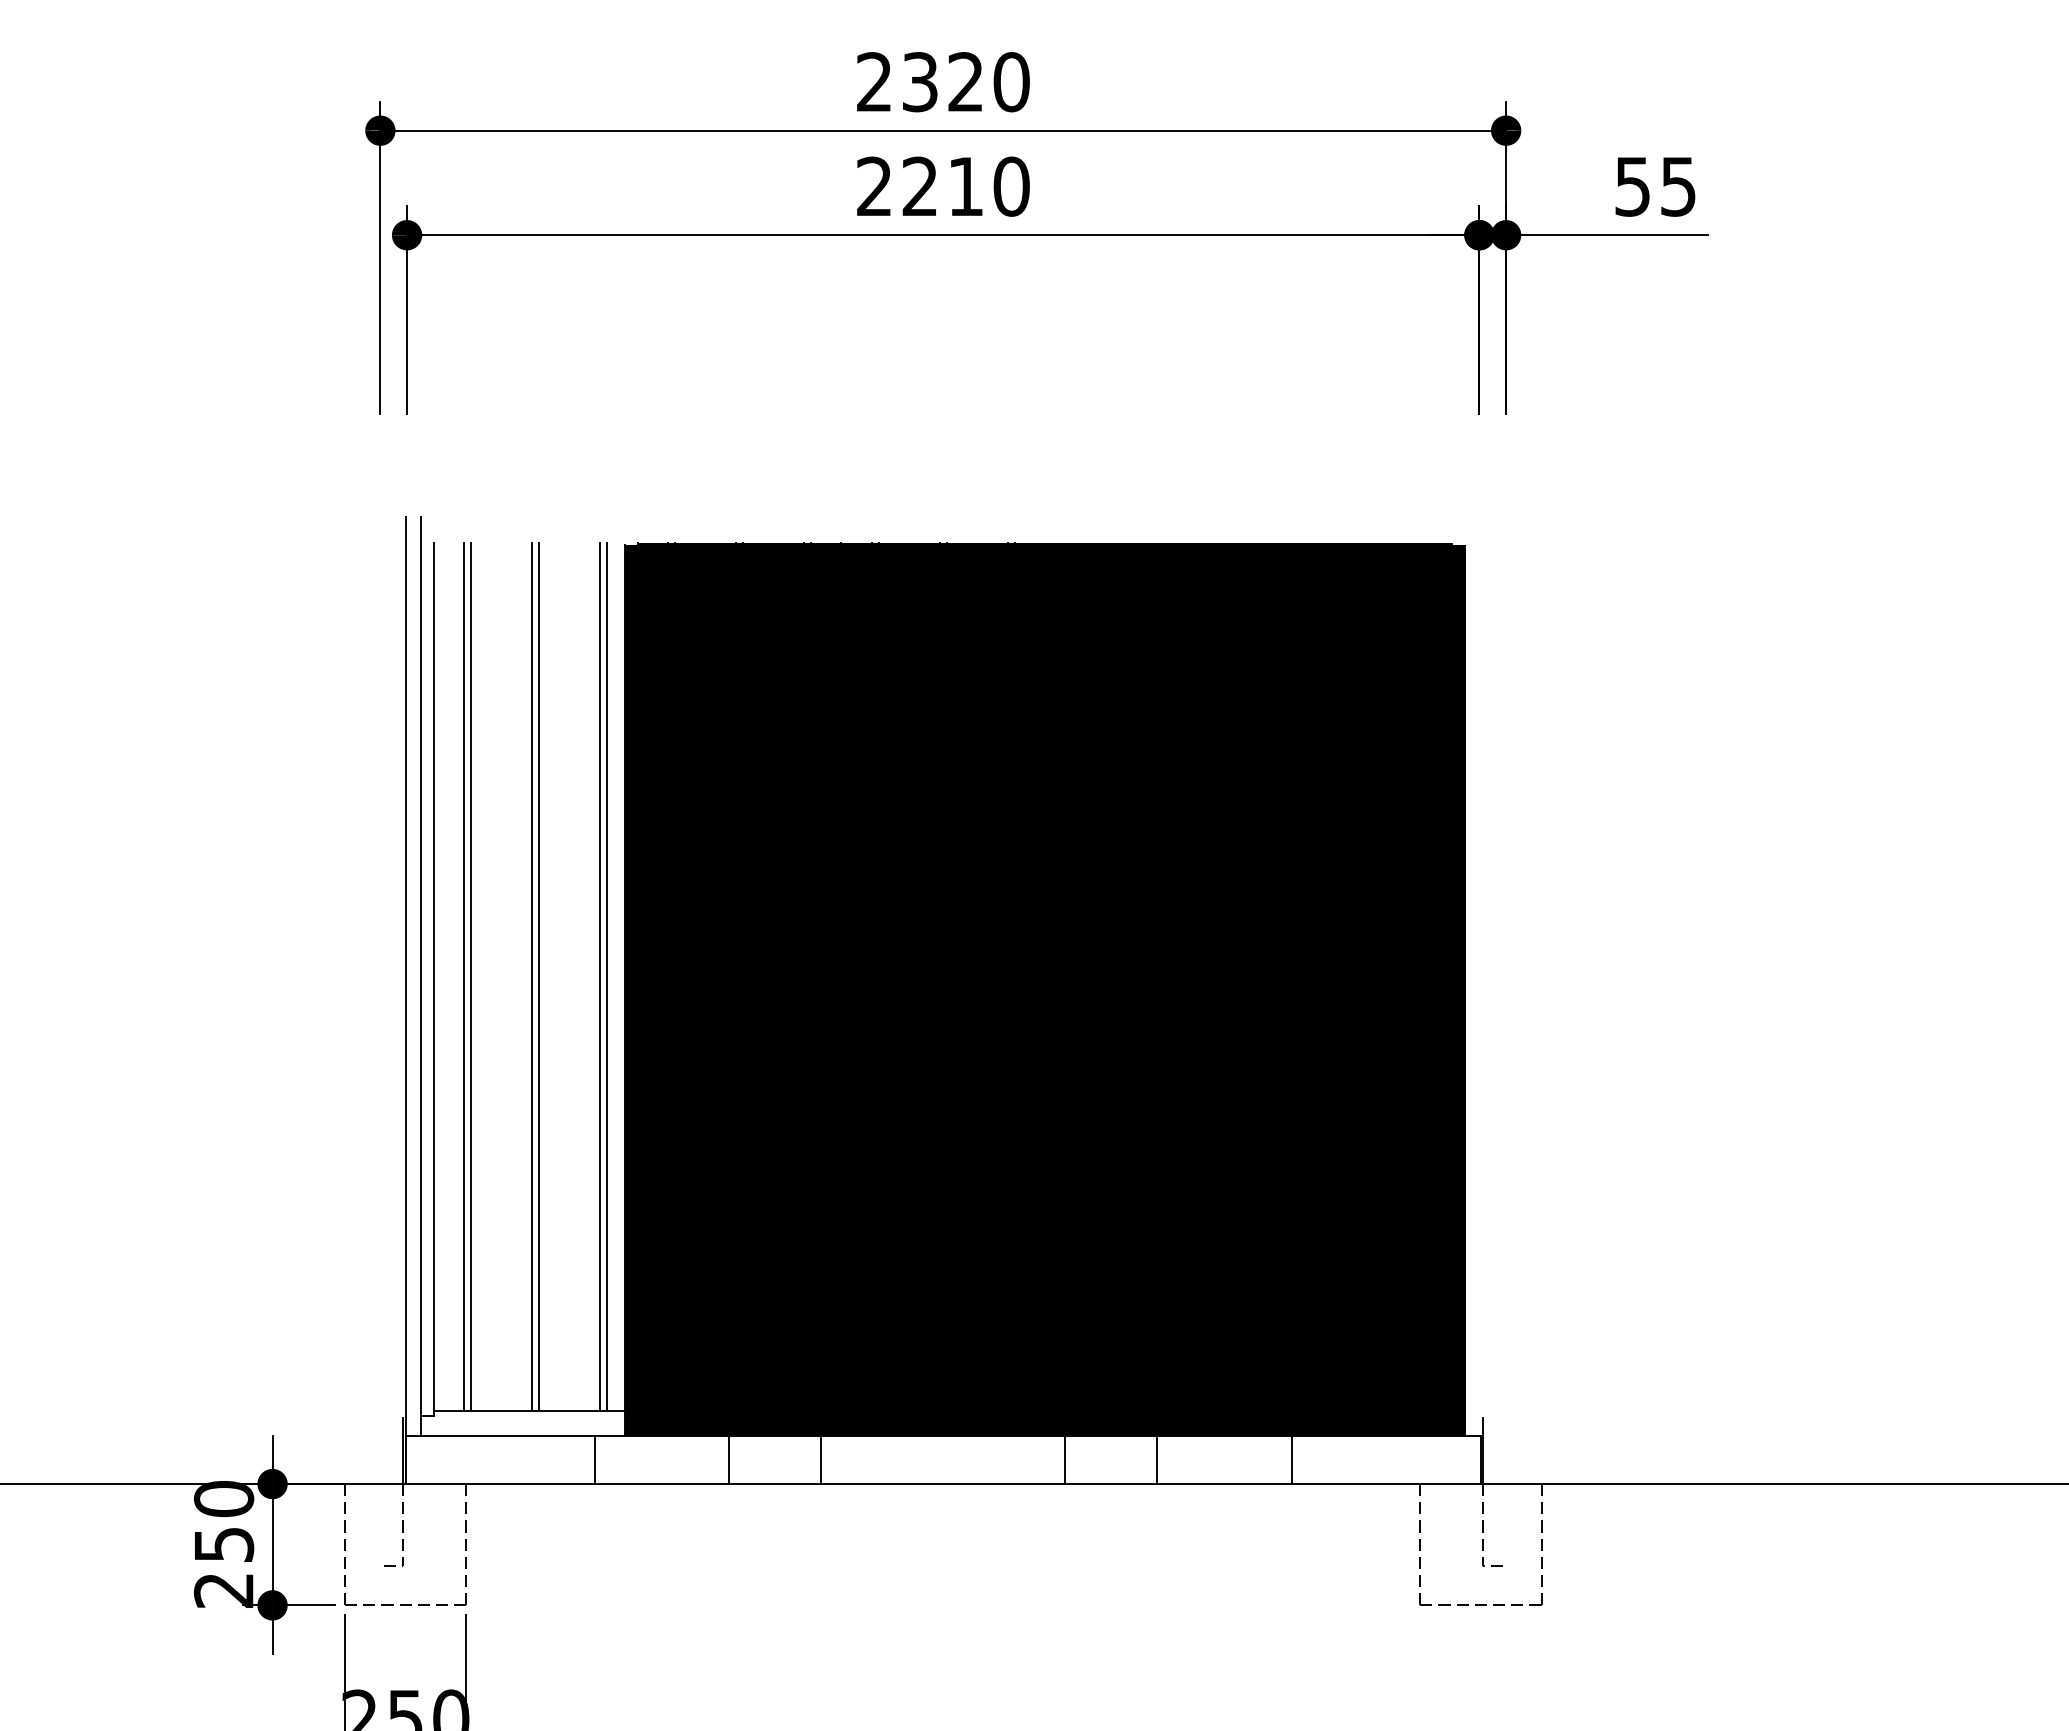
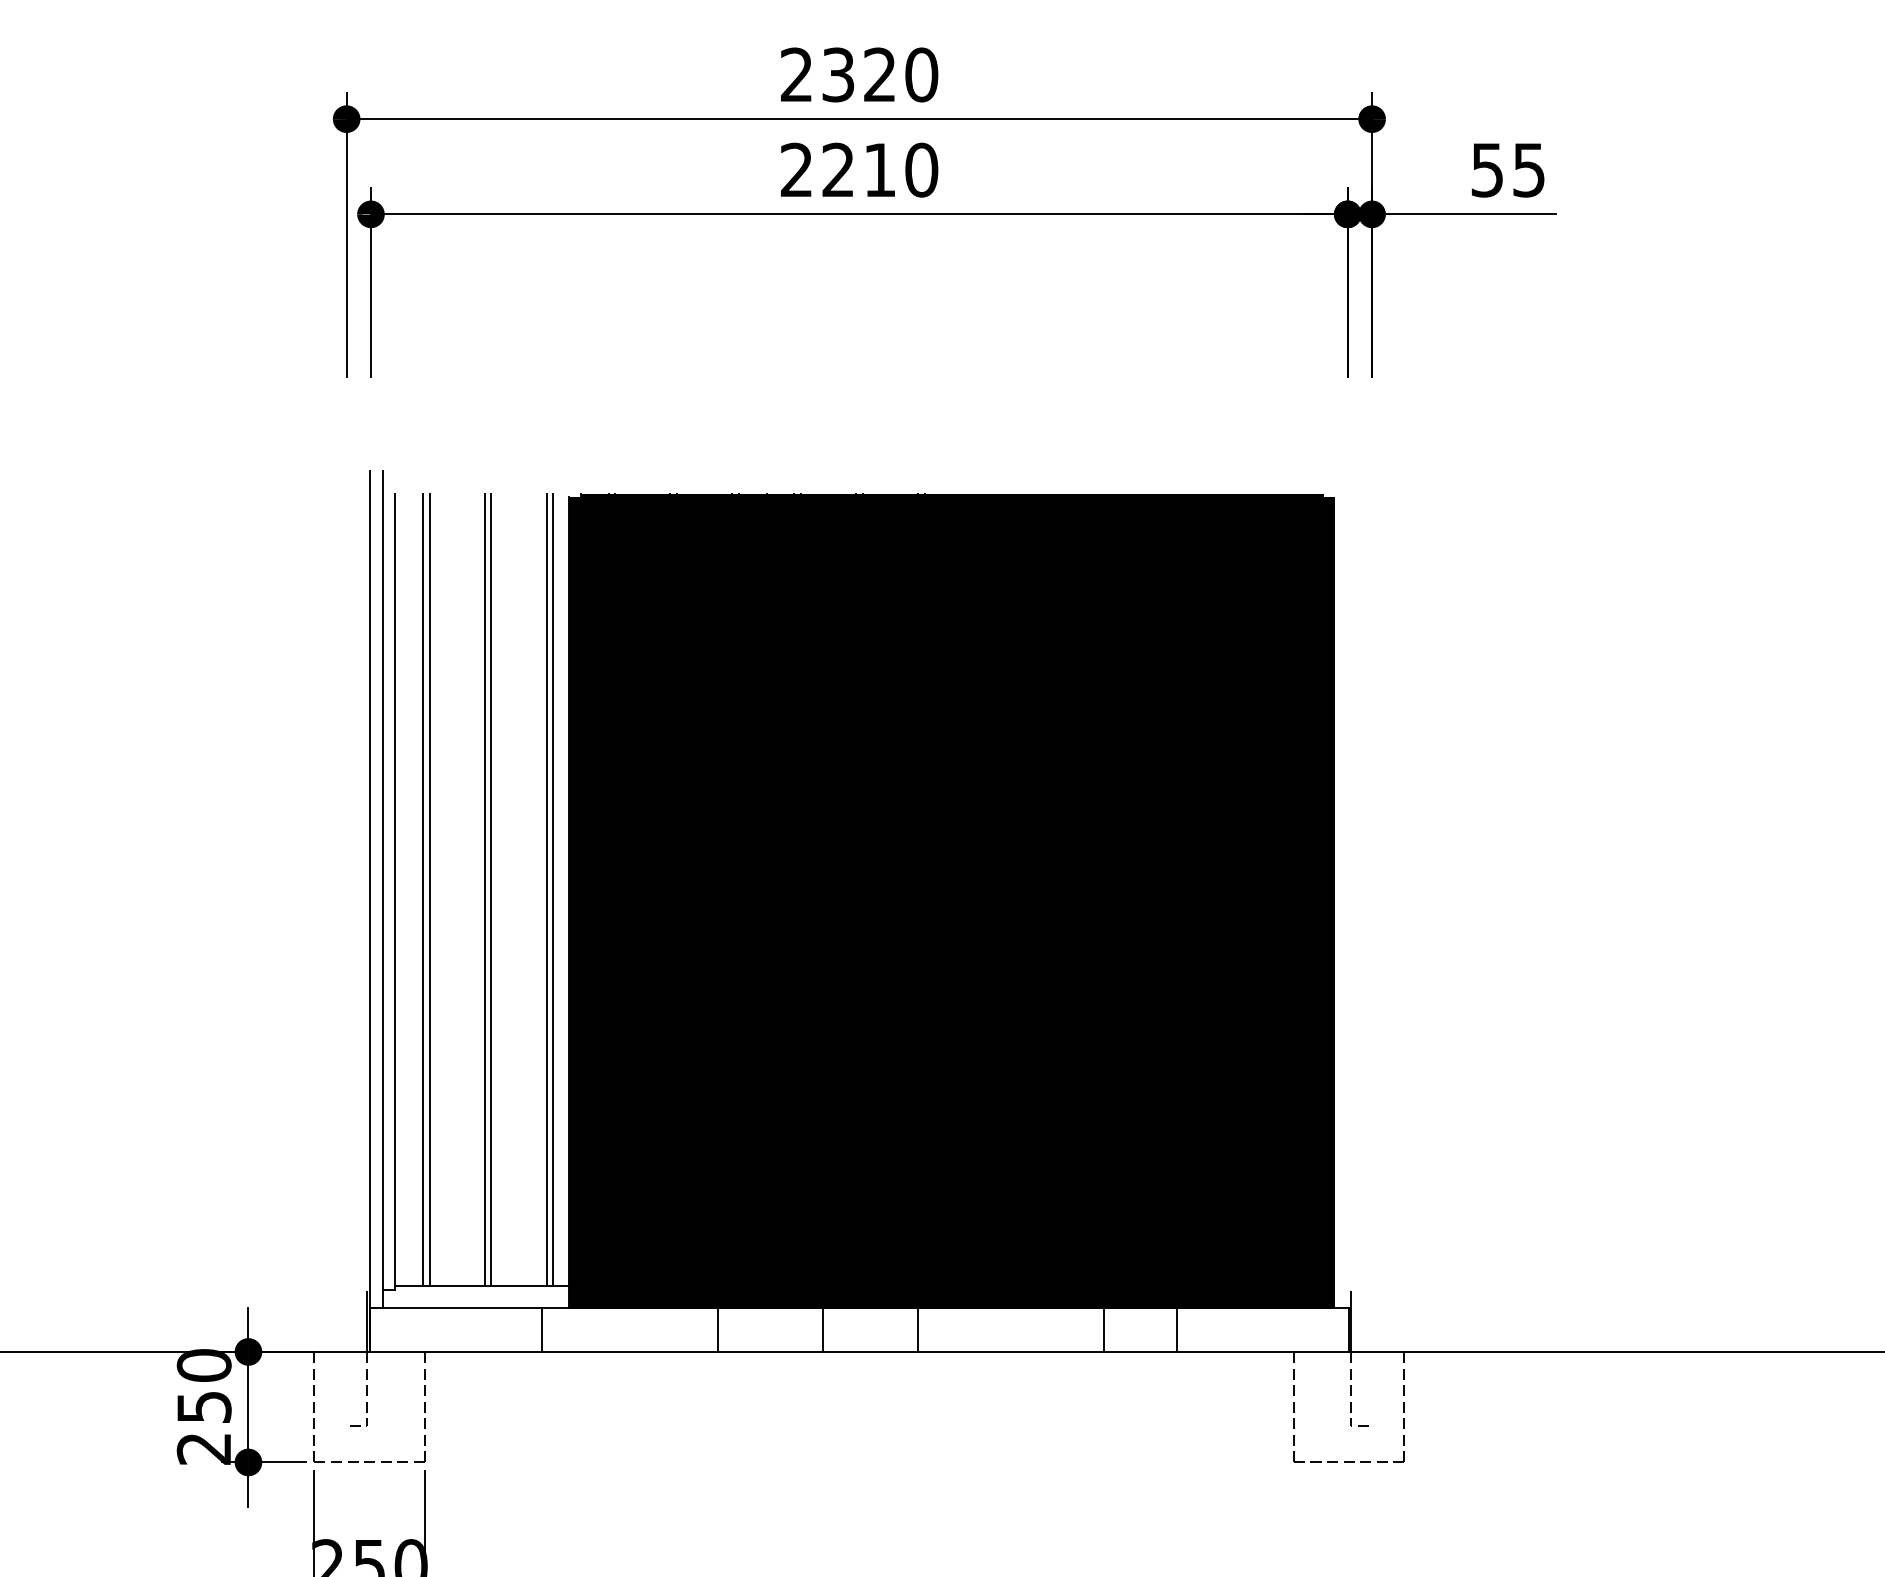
line: (729, 1459) -> (718, 1329), moved
line: (821, 1459) -> (823, 1329), moved
line: (1065, 1459) -> (917, 1329), moved
line: (1157, 1459) -> (1104, 1329), moved

